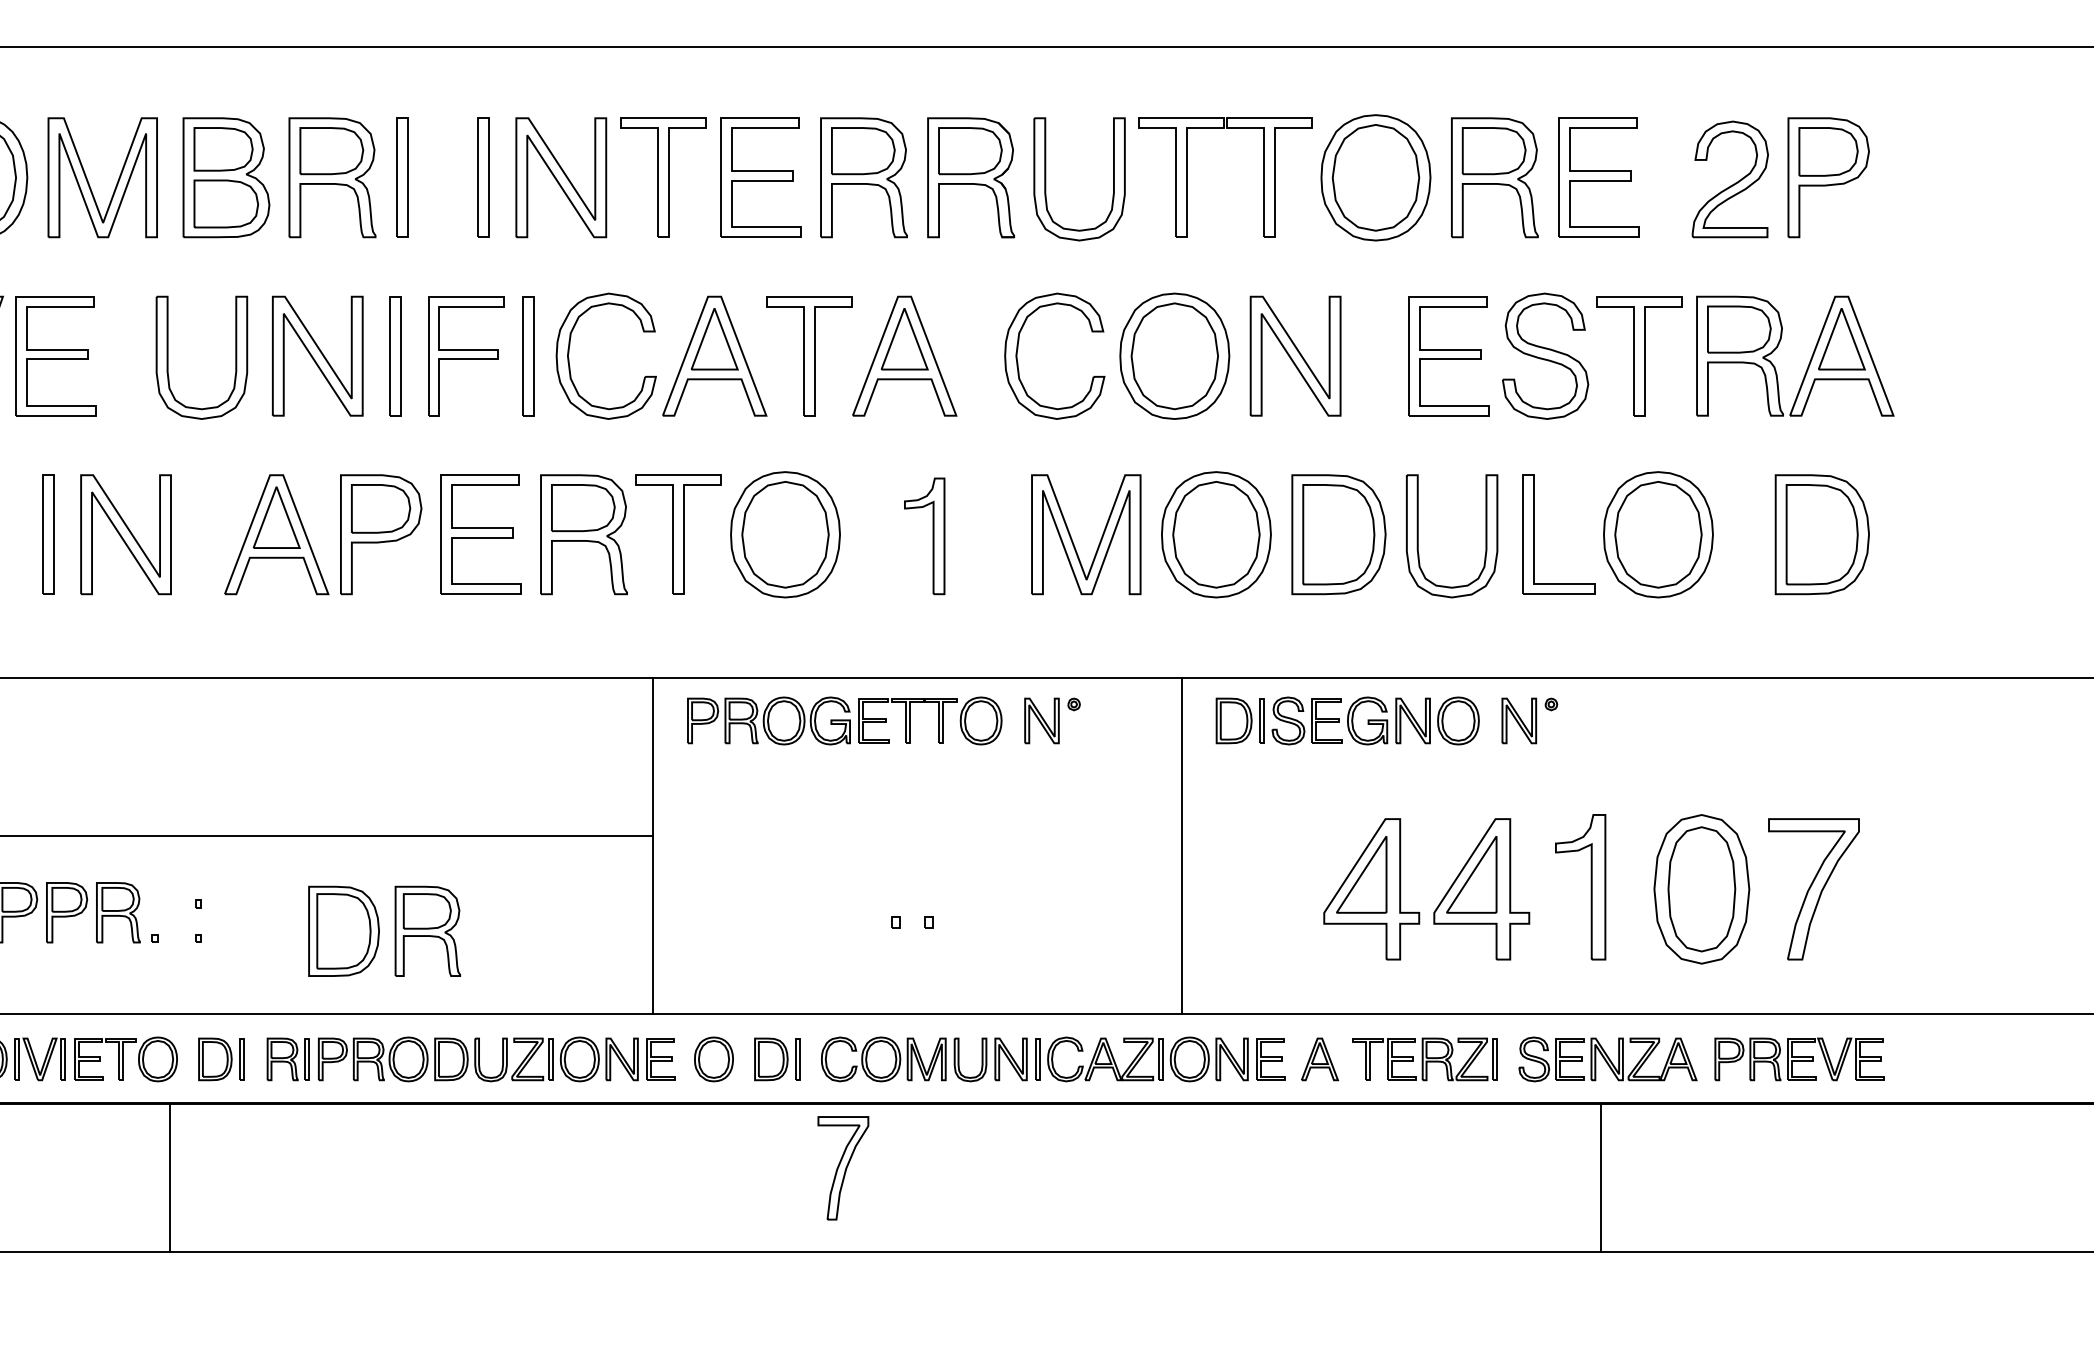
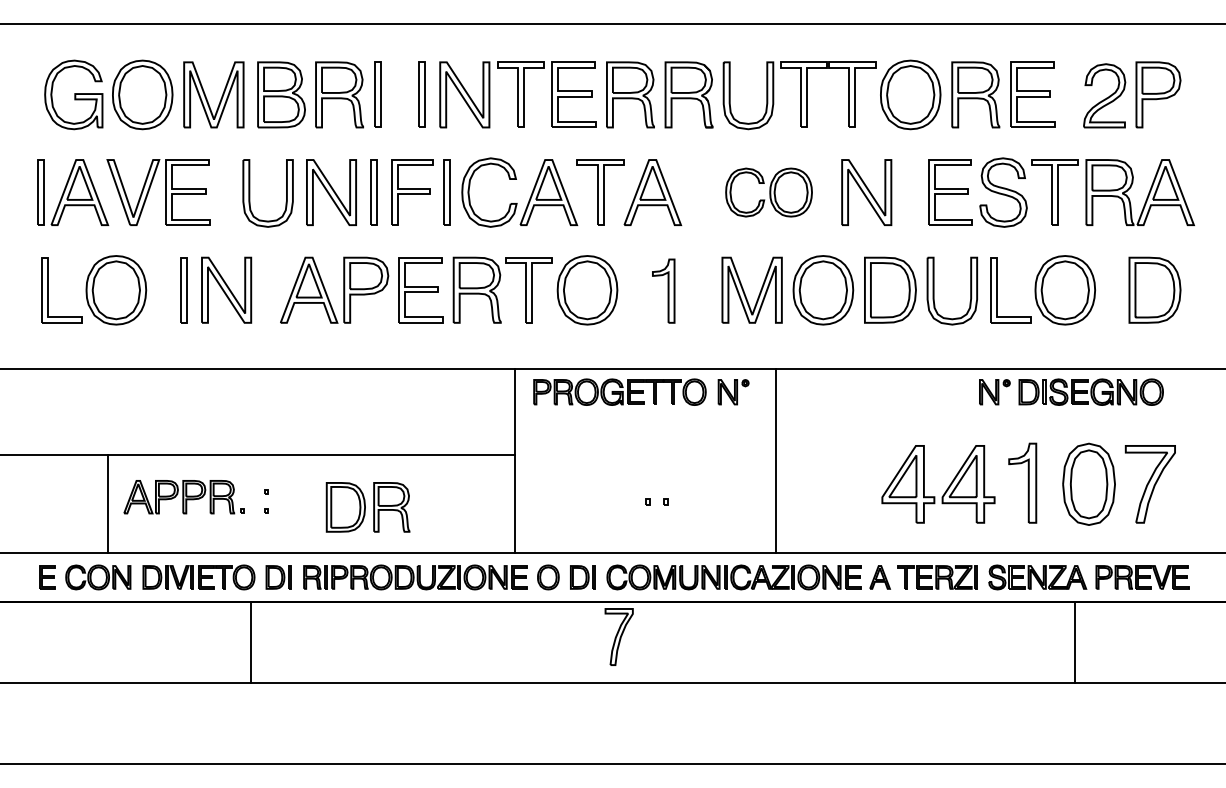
part: (1116, 356) -> (768, 192), size x0.7
part: (1346, 719) -> (1090, 391), moved
line: (1181, 845) -> (775, 460), moved
line: (1602, 1176) -> (1075, 641), moved

